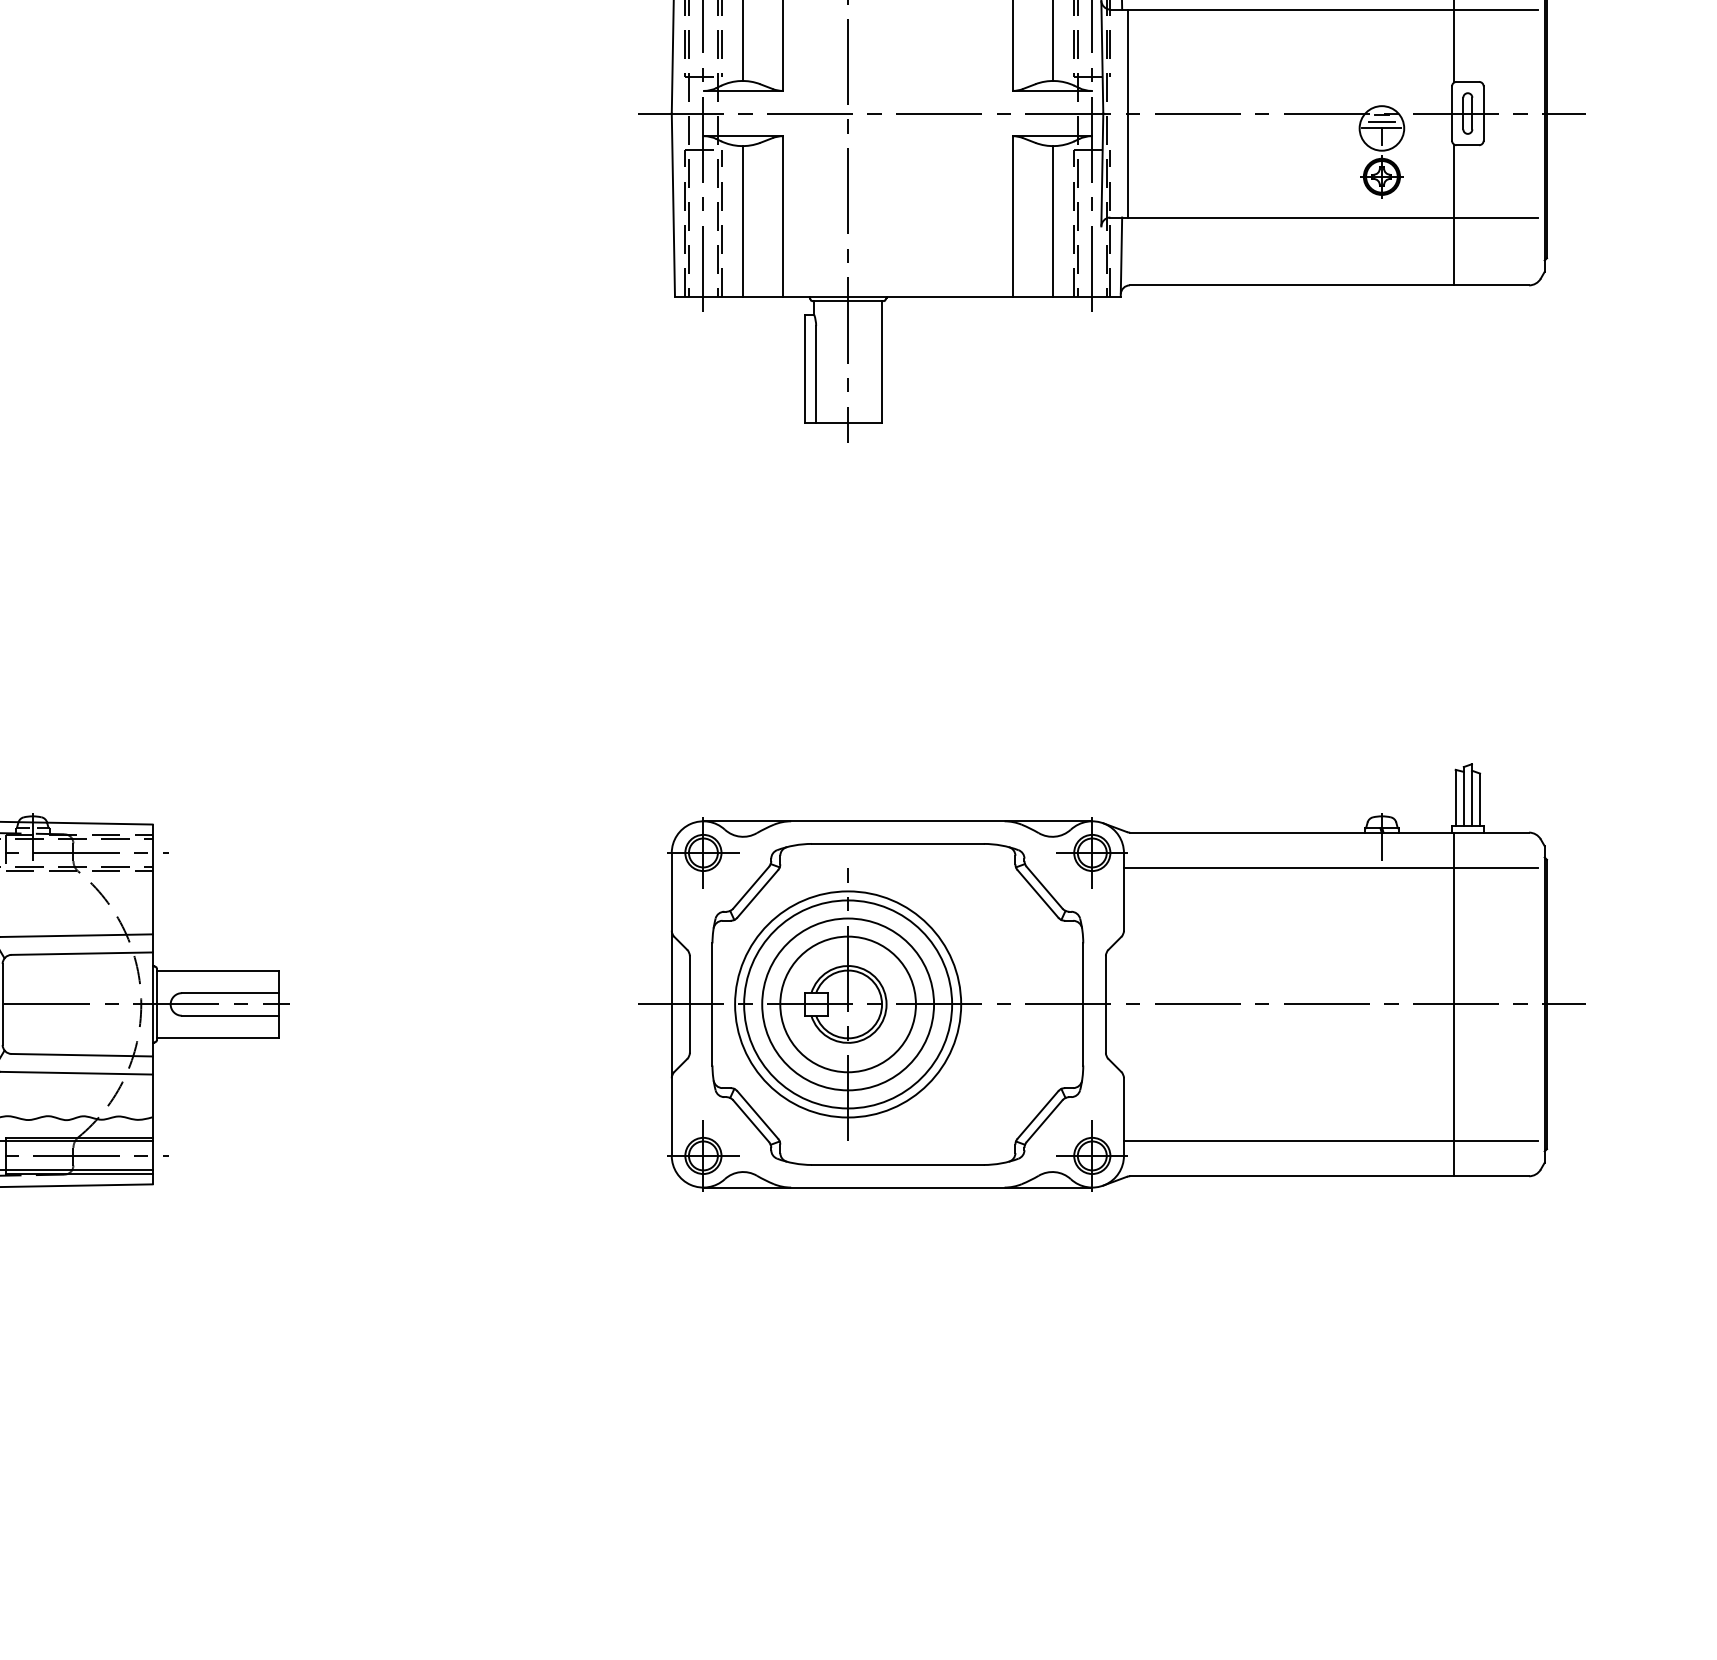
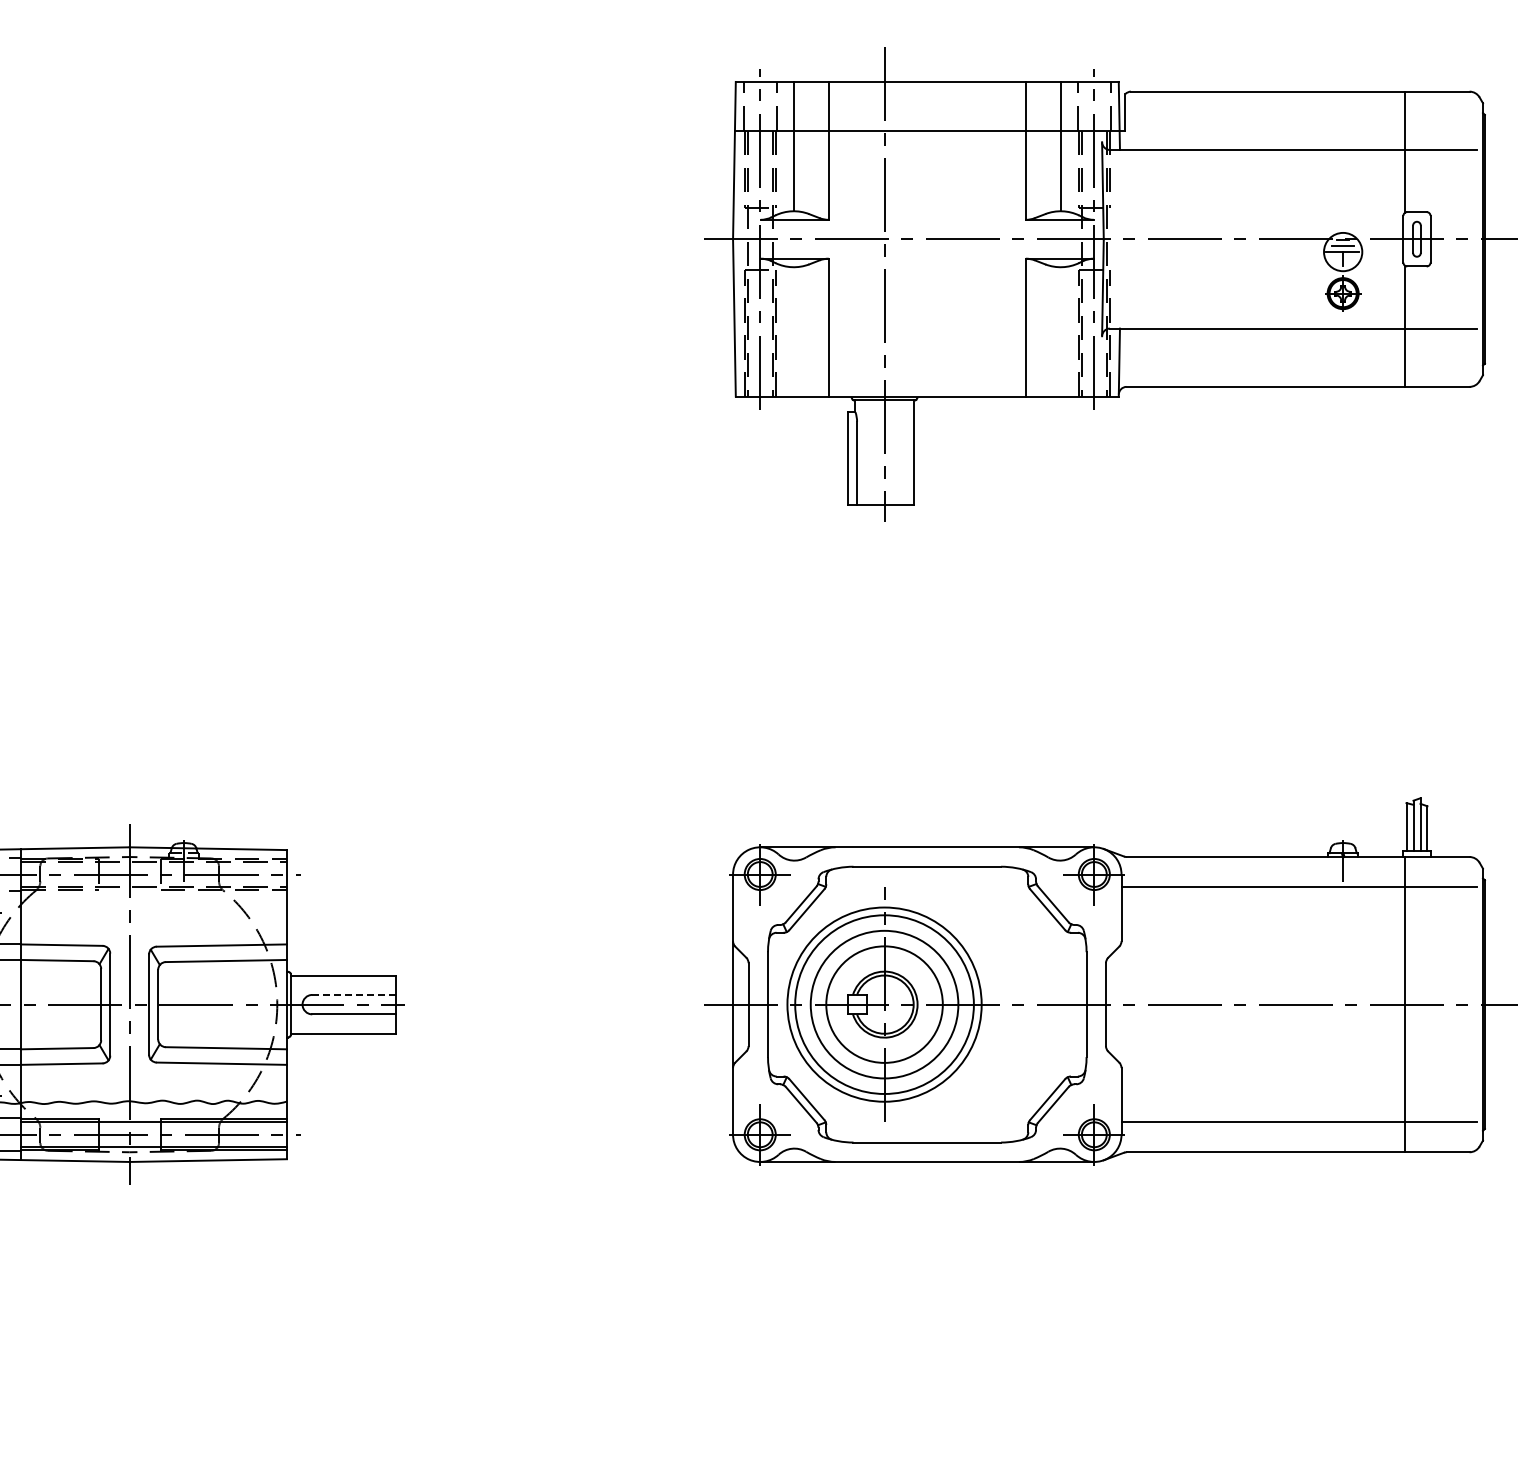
line: (1128, 112) -> (1125, 238), removed
line: (742, 220) -> (793, 331), removed
line: (1052, 220) -> (1060, 331), removed
line: (231, 992) -> (354, 994), solid -> dashed

